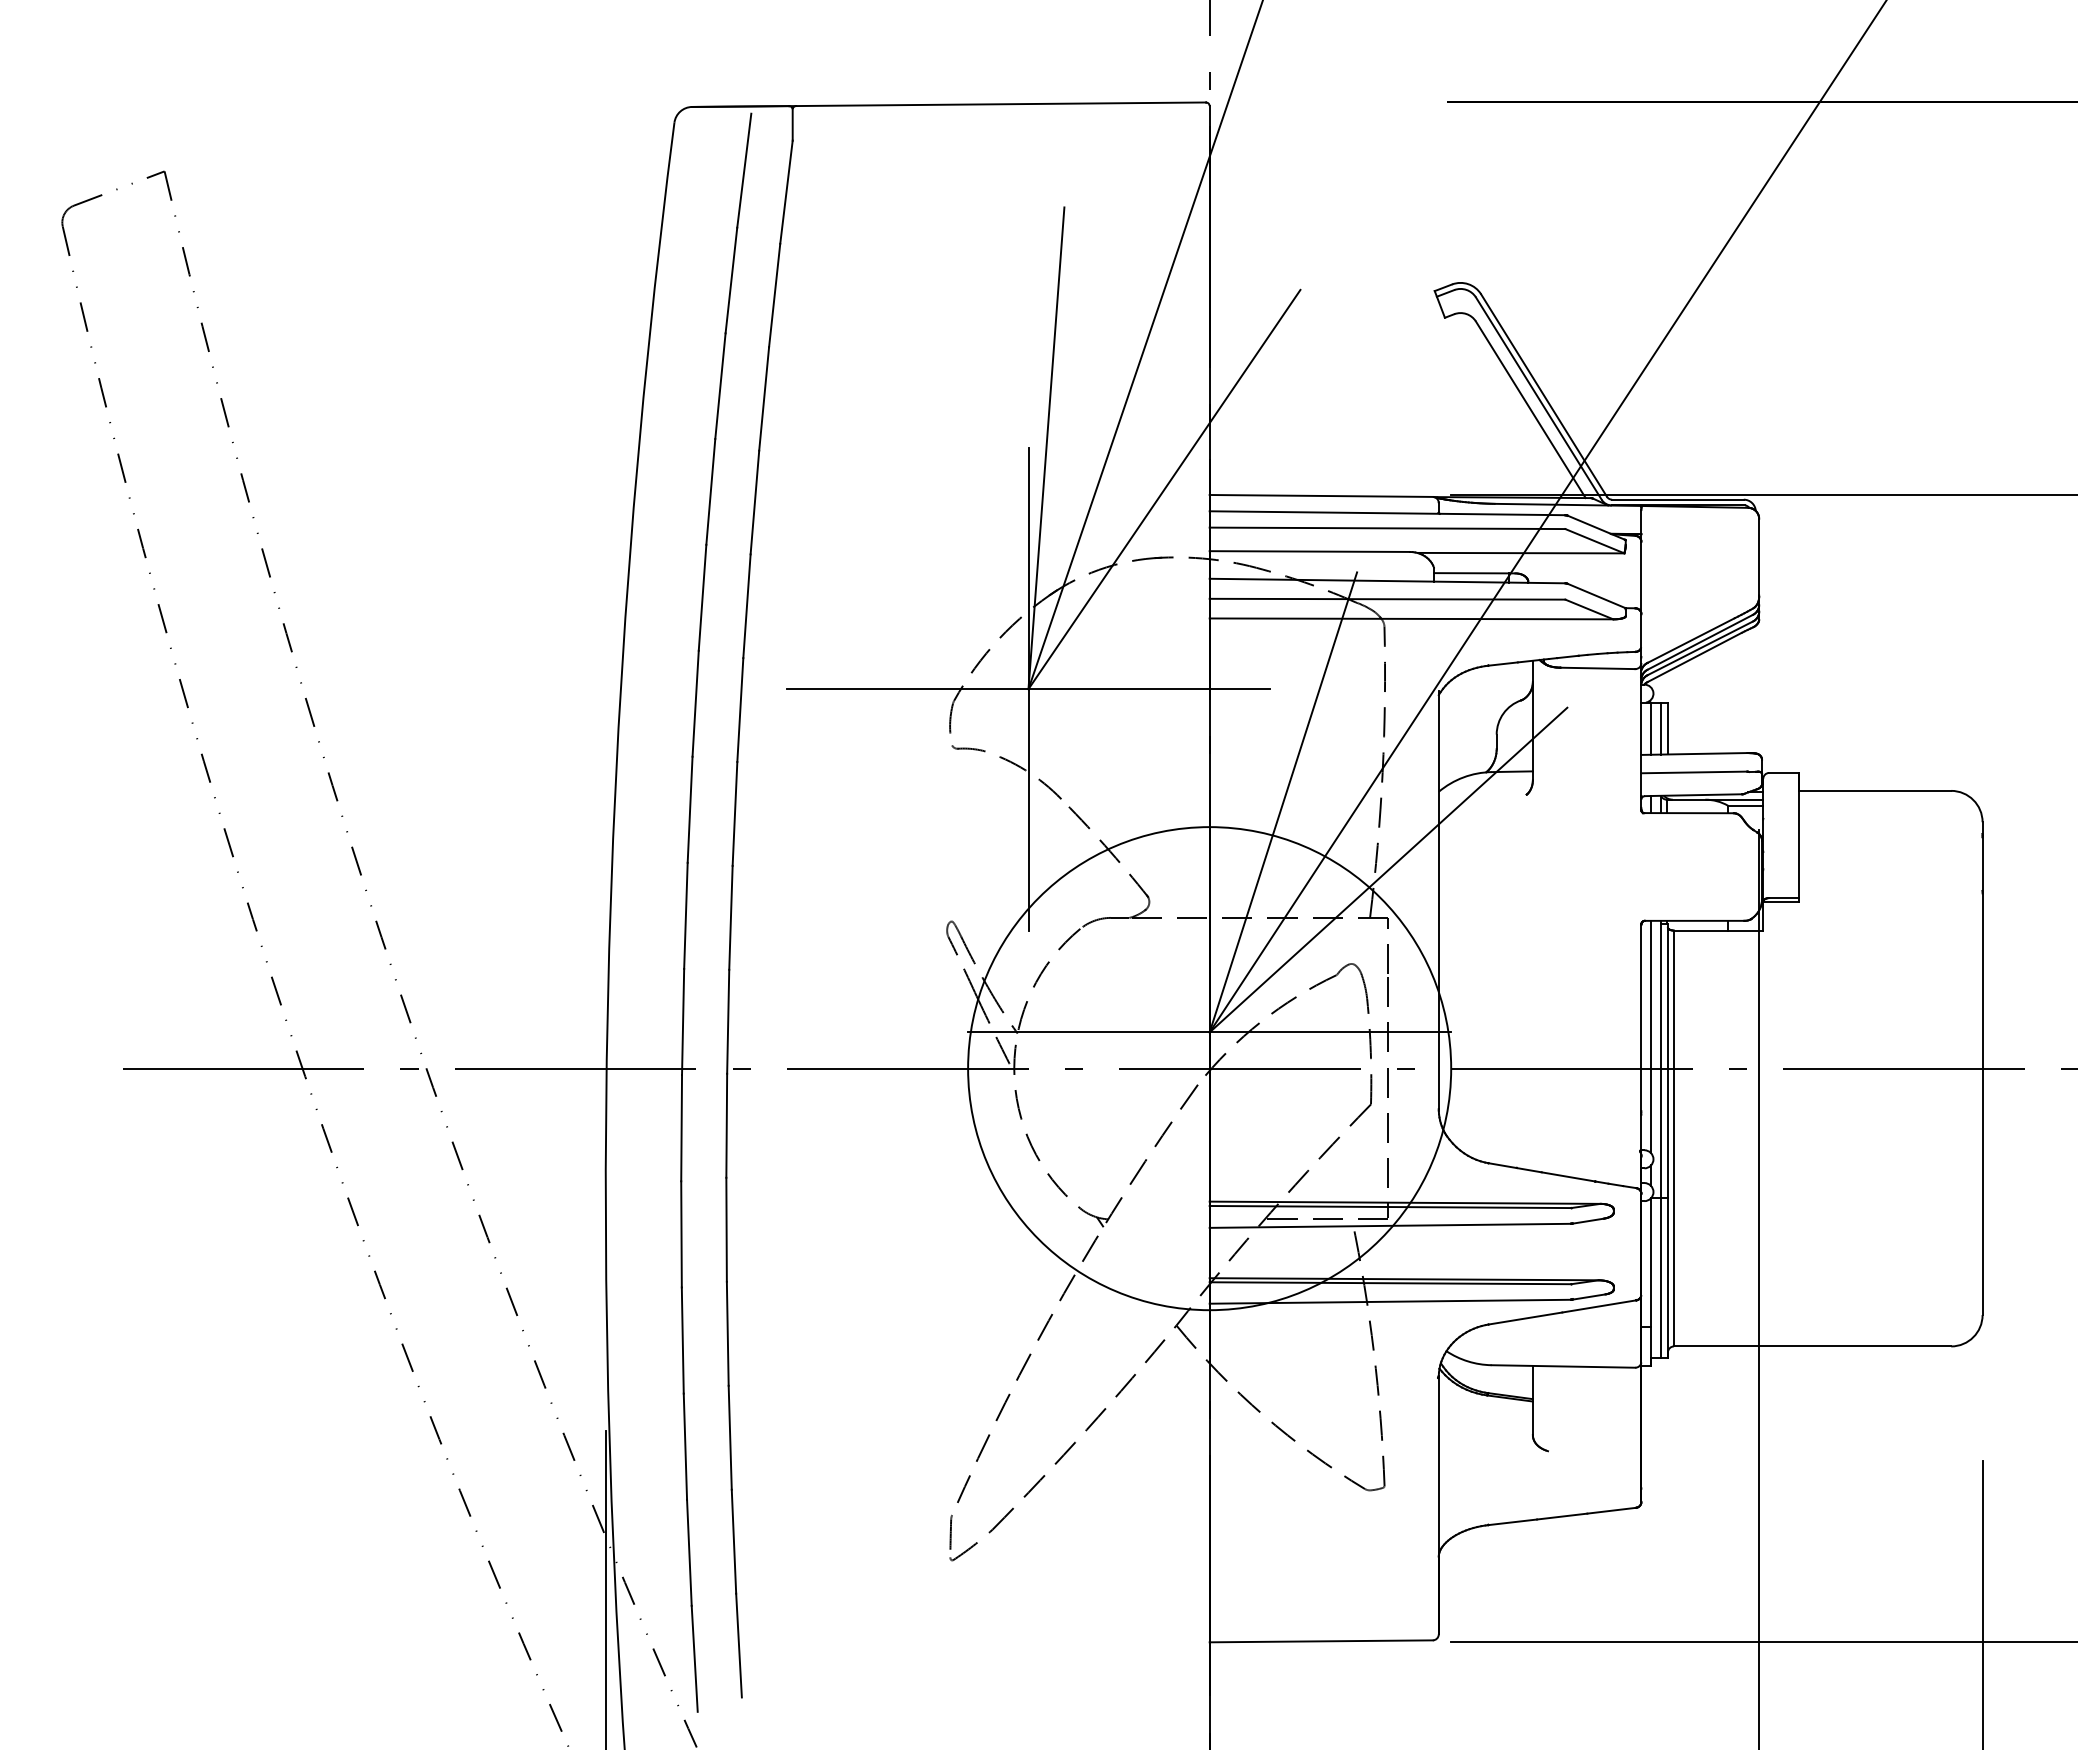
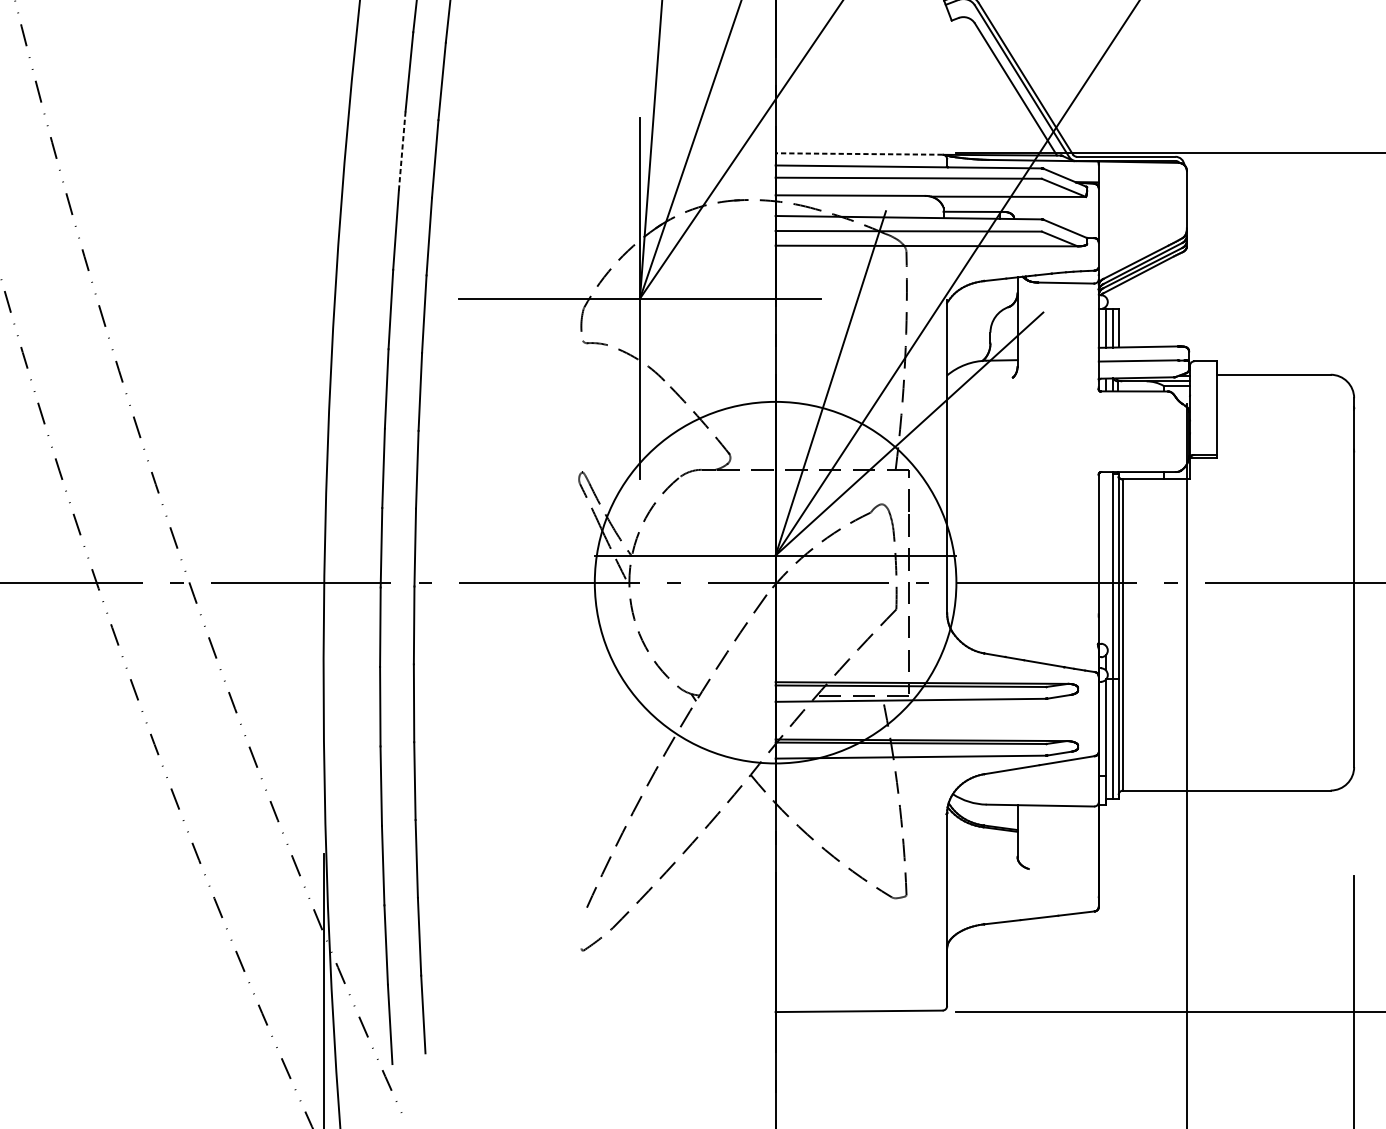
line: (710, 491) -> (401, 150), solid -> dashed
line: (1321, 495) -> (859, 153), solid -> dashed
line: (1651, 1036) -> (1106, 558), removed
line: (950, 1531) -> (581, 929), removed

